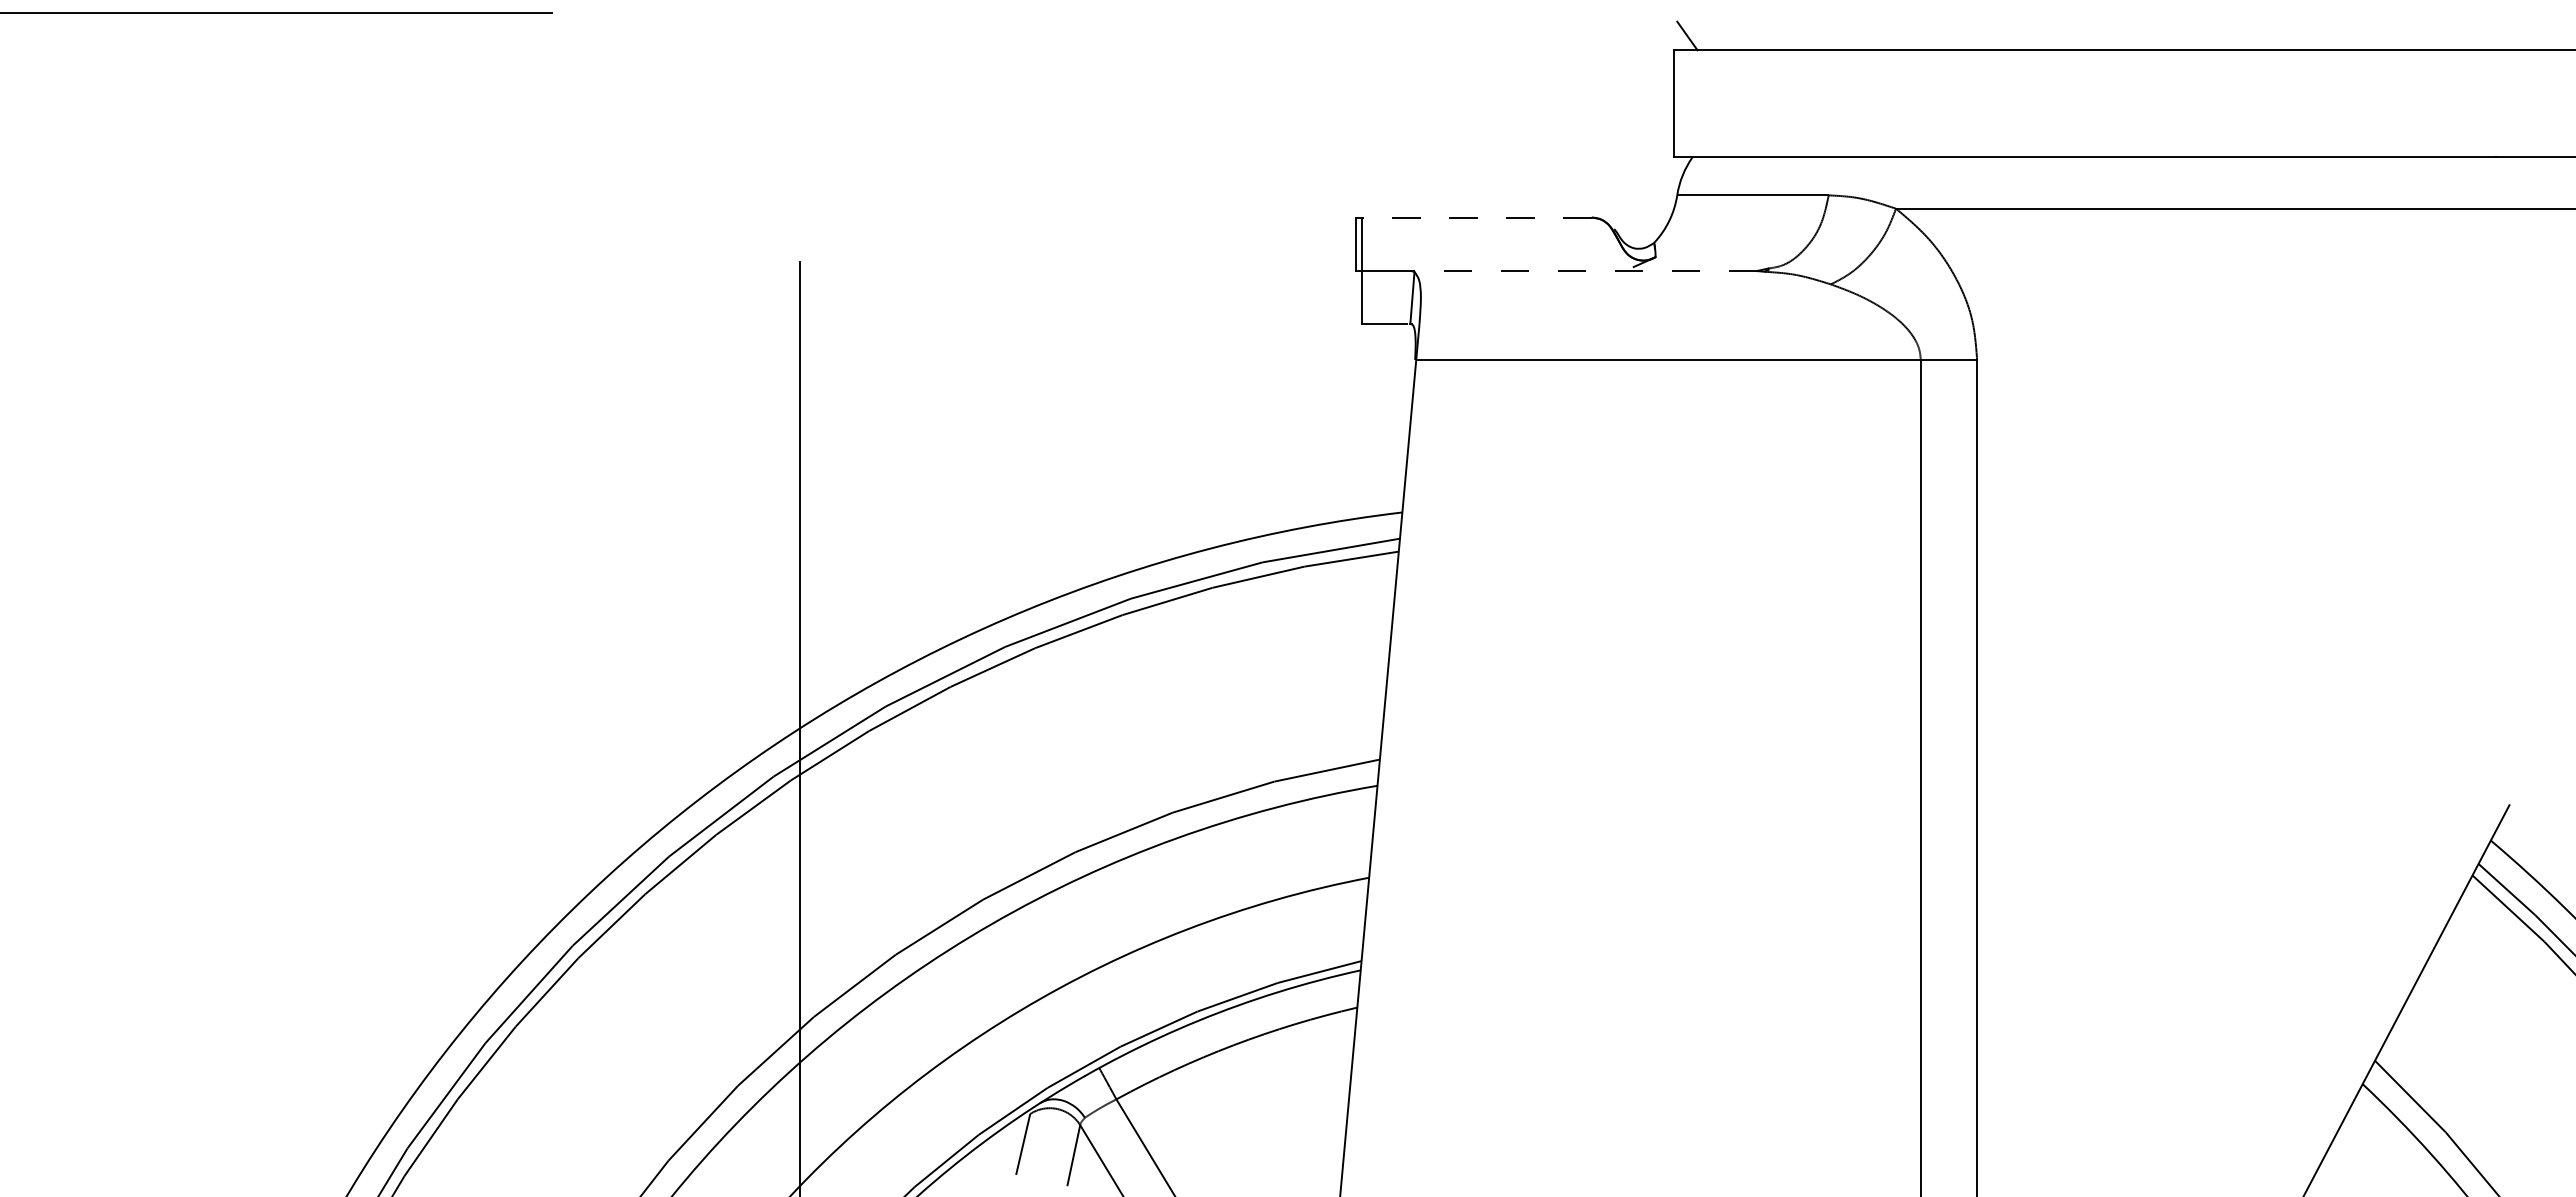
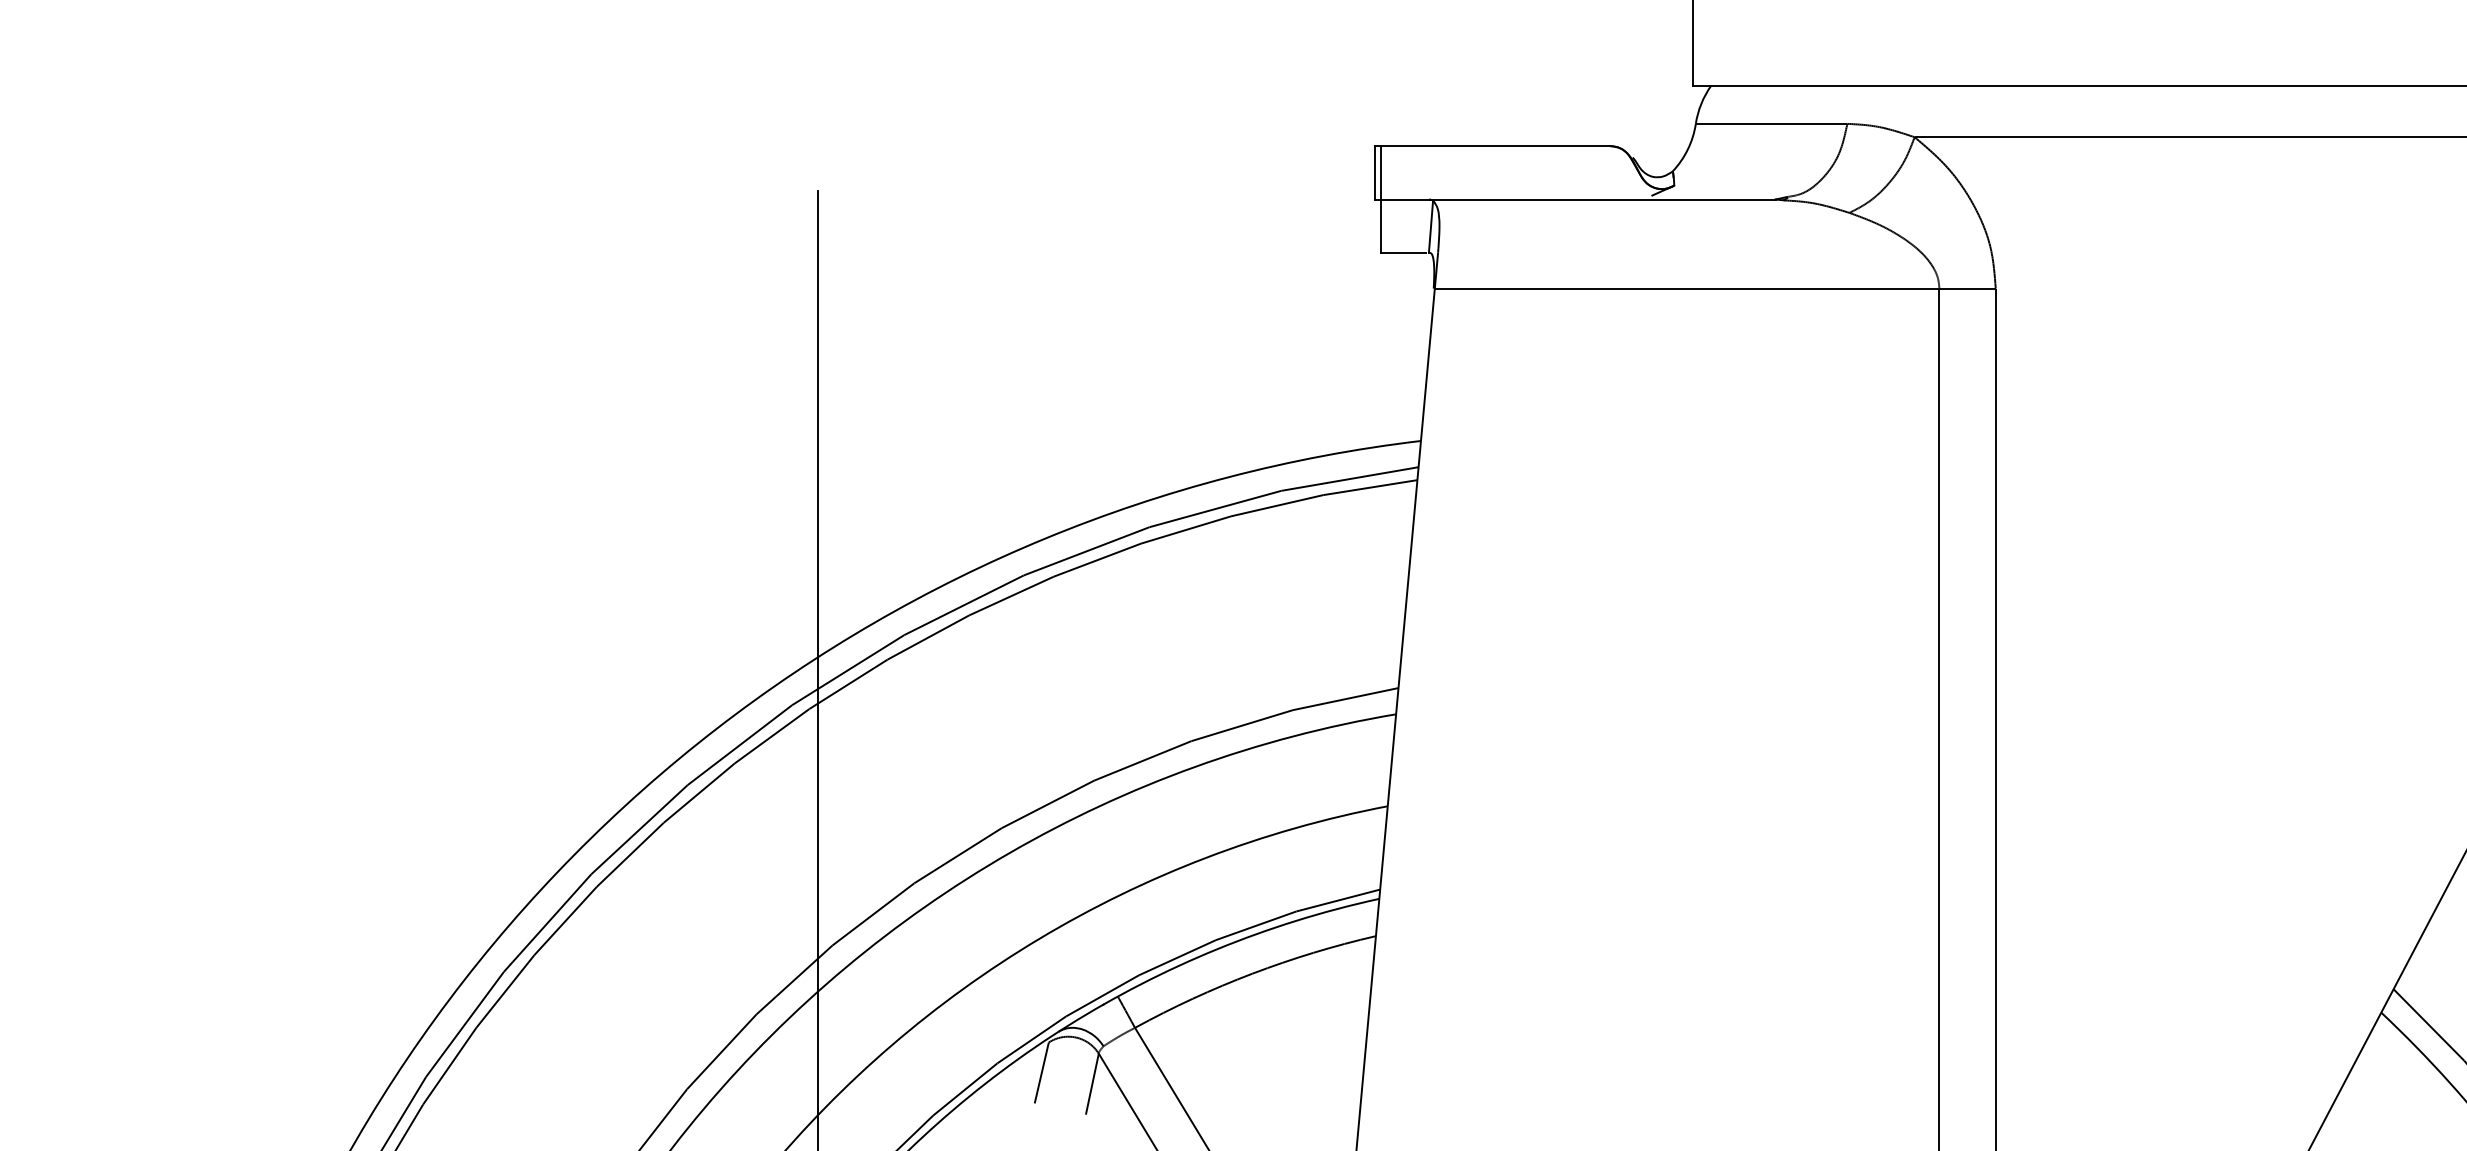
line: (1477, 217) -> (1496, 146), dashed -> solid
line: (1584, 271) -> (1603, 200), dashed -> solid

